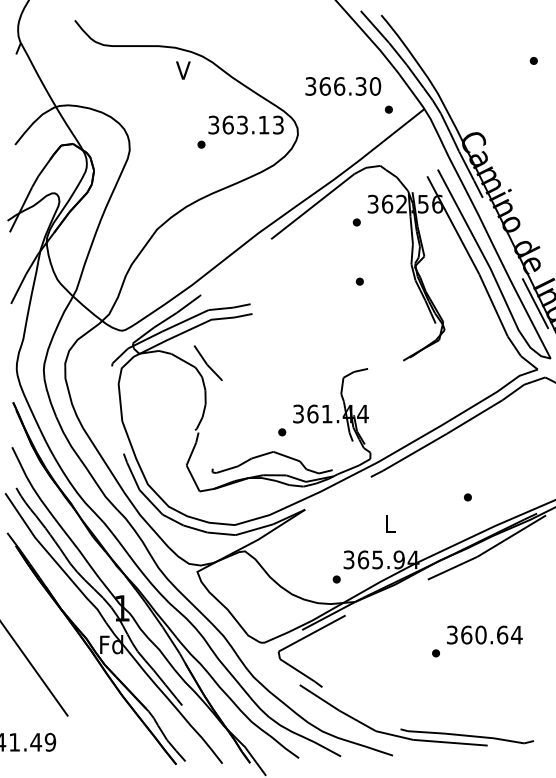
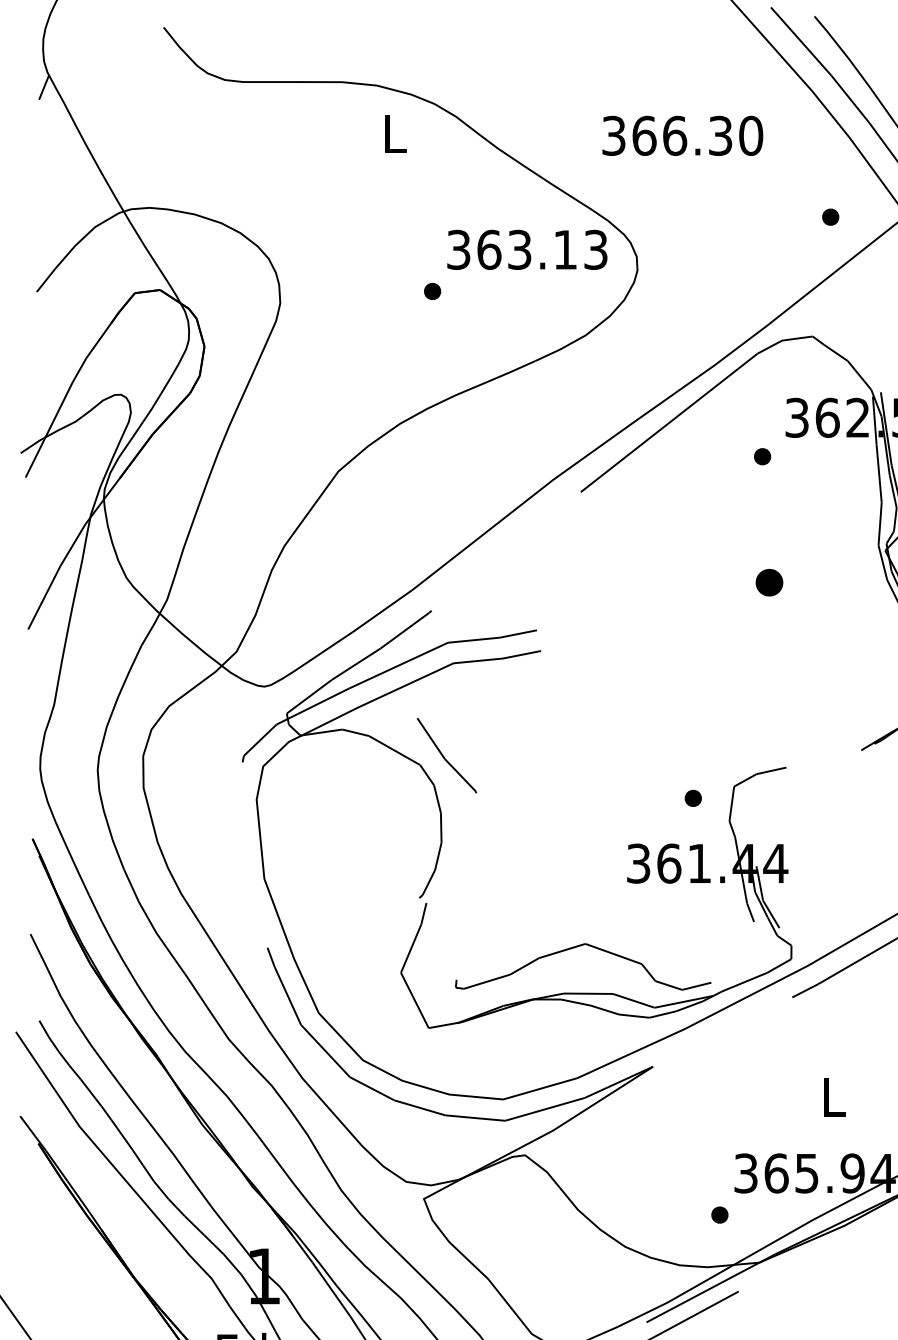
text: (183, 70) -> (394, 133), V -> L
text: (343, 86) -> (683, 136), moved
part: (359, 281) -> (768, 582), size x1.6
part: (282, 432) -> (693, 798), moved

